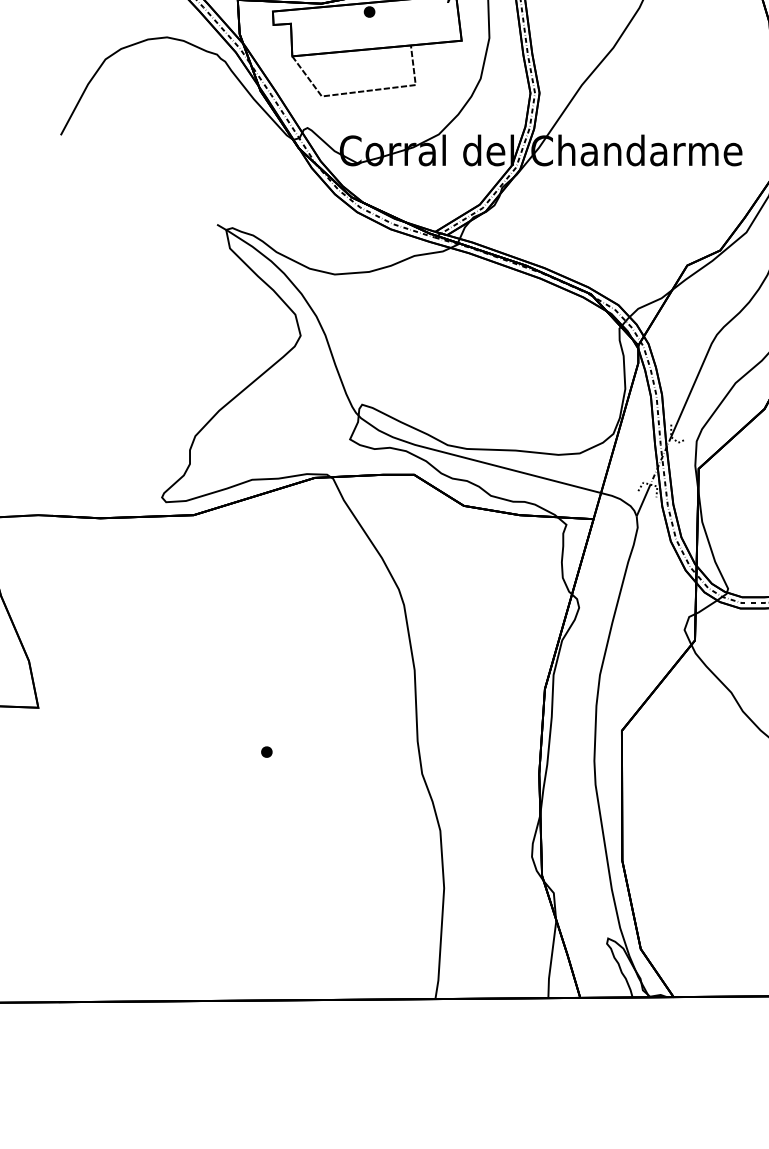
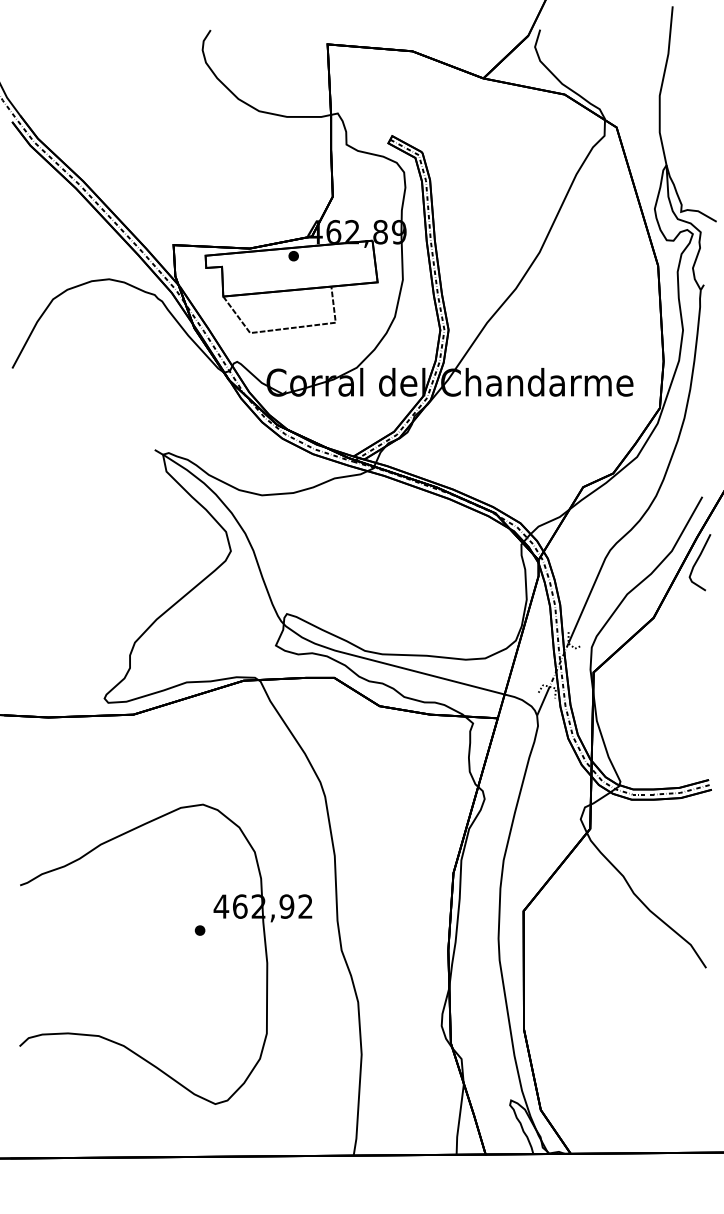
part: (281, 732) -> (213, 912), added

